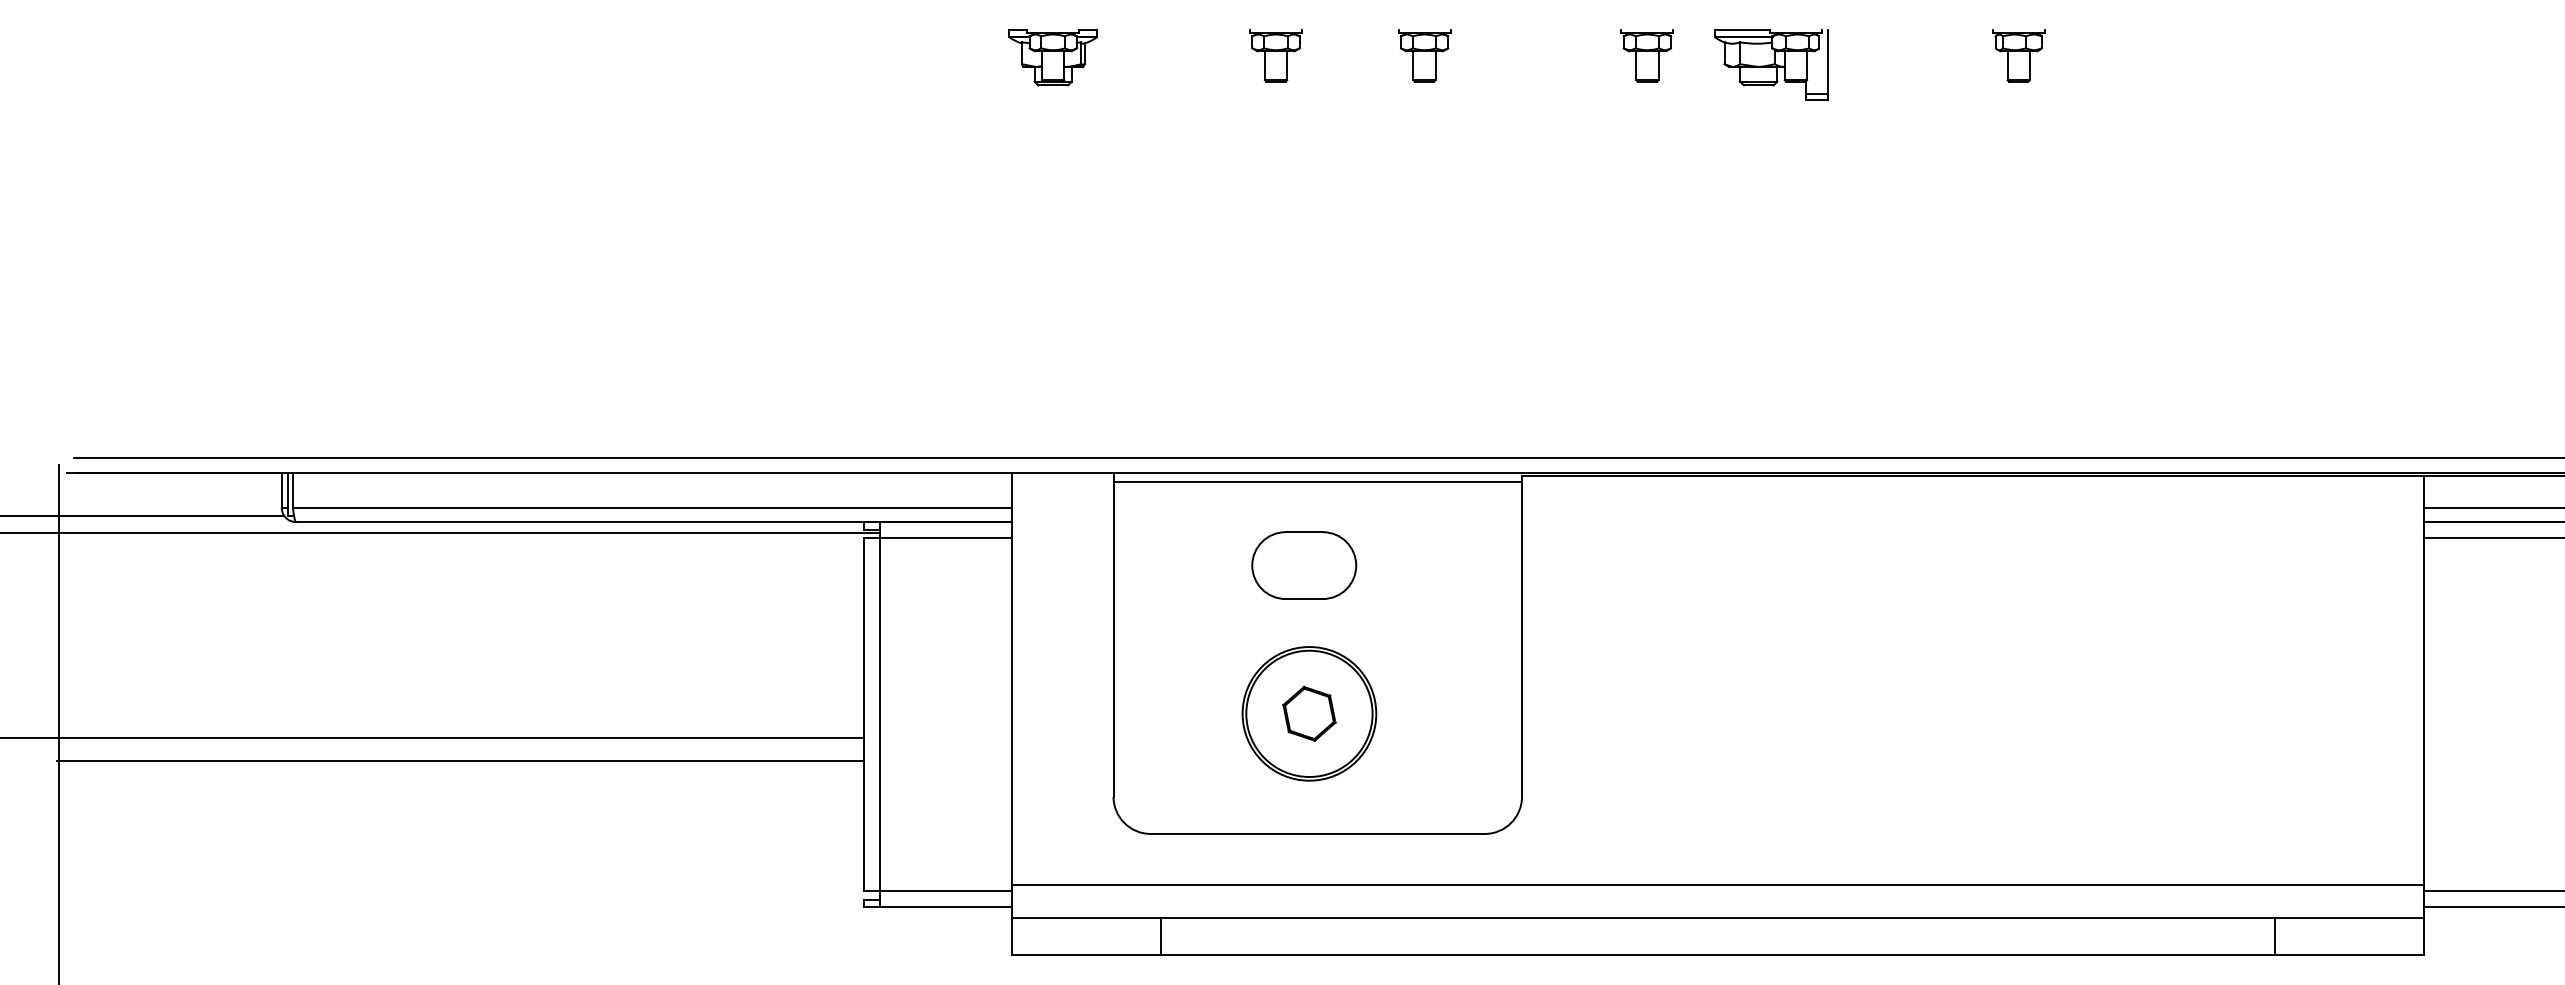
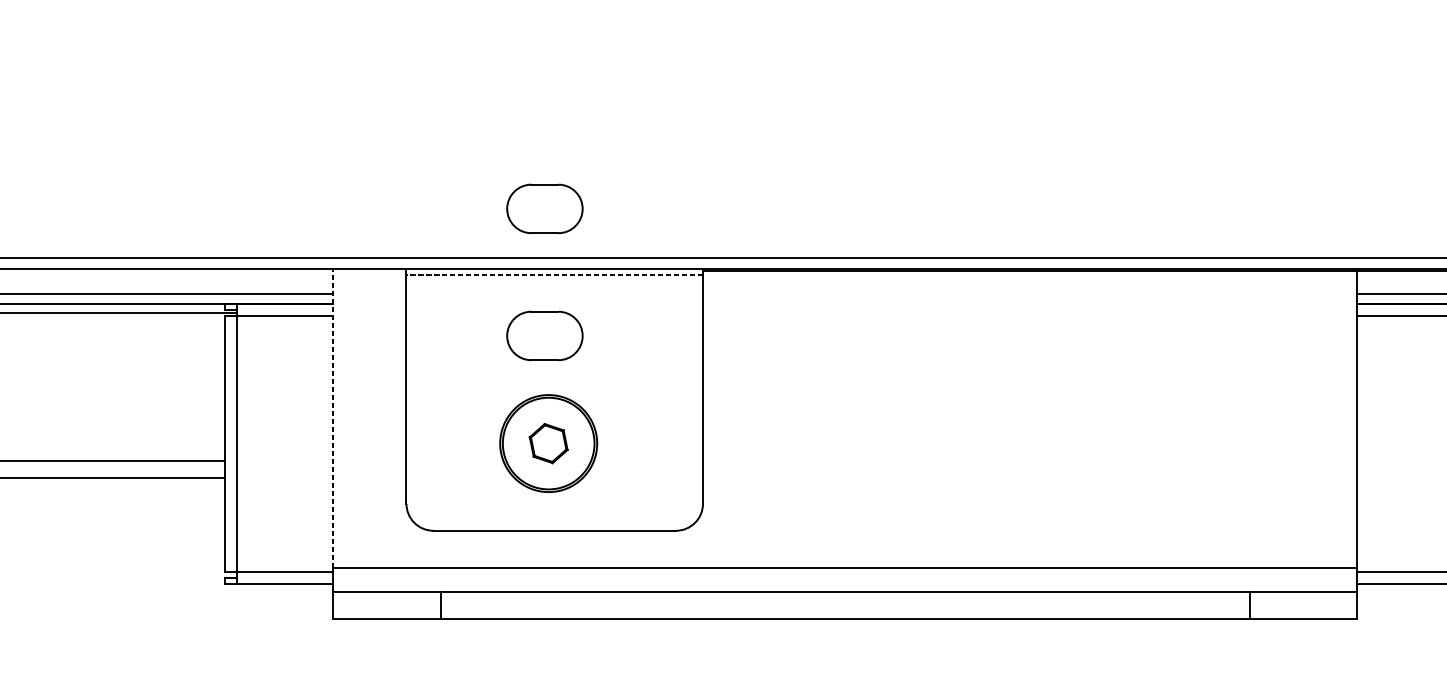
part: (1304, 390) -> (545, 208), added
line: (1317, 481) -> (554, 274), solid -> dashed
line: (1012, 678) -> (333, 417), solid -> dashed

